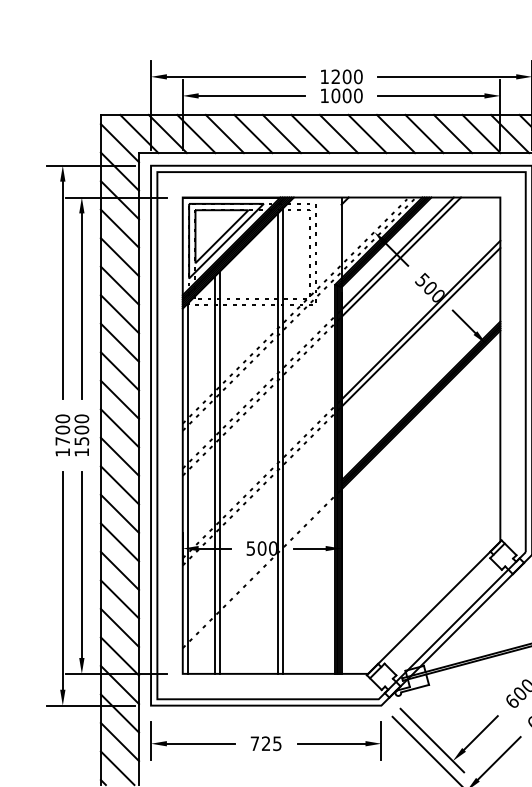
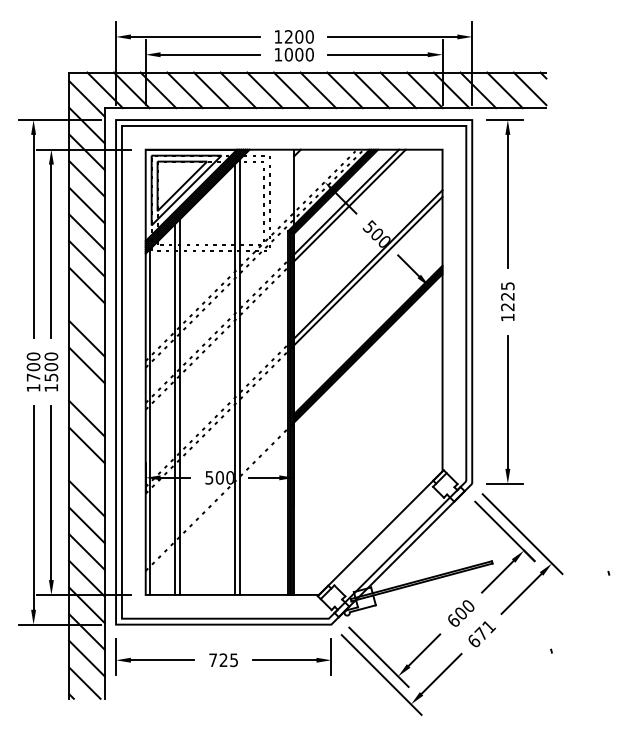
line: (119, 370) -> (86, 311), removed
line: (119, 456) -> (86, 391), removed
line: (119, 541) -> (86, 471), removed

